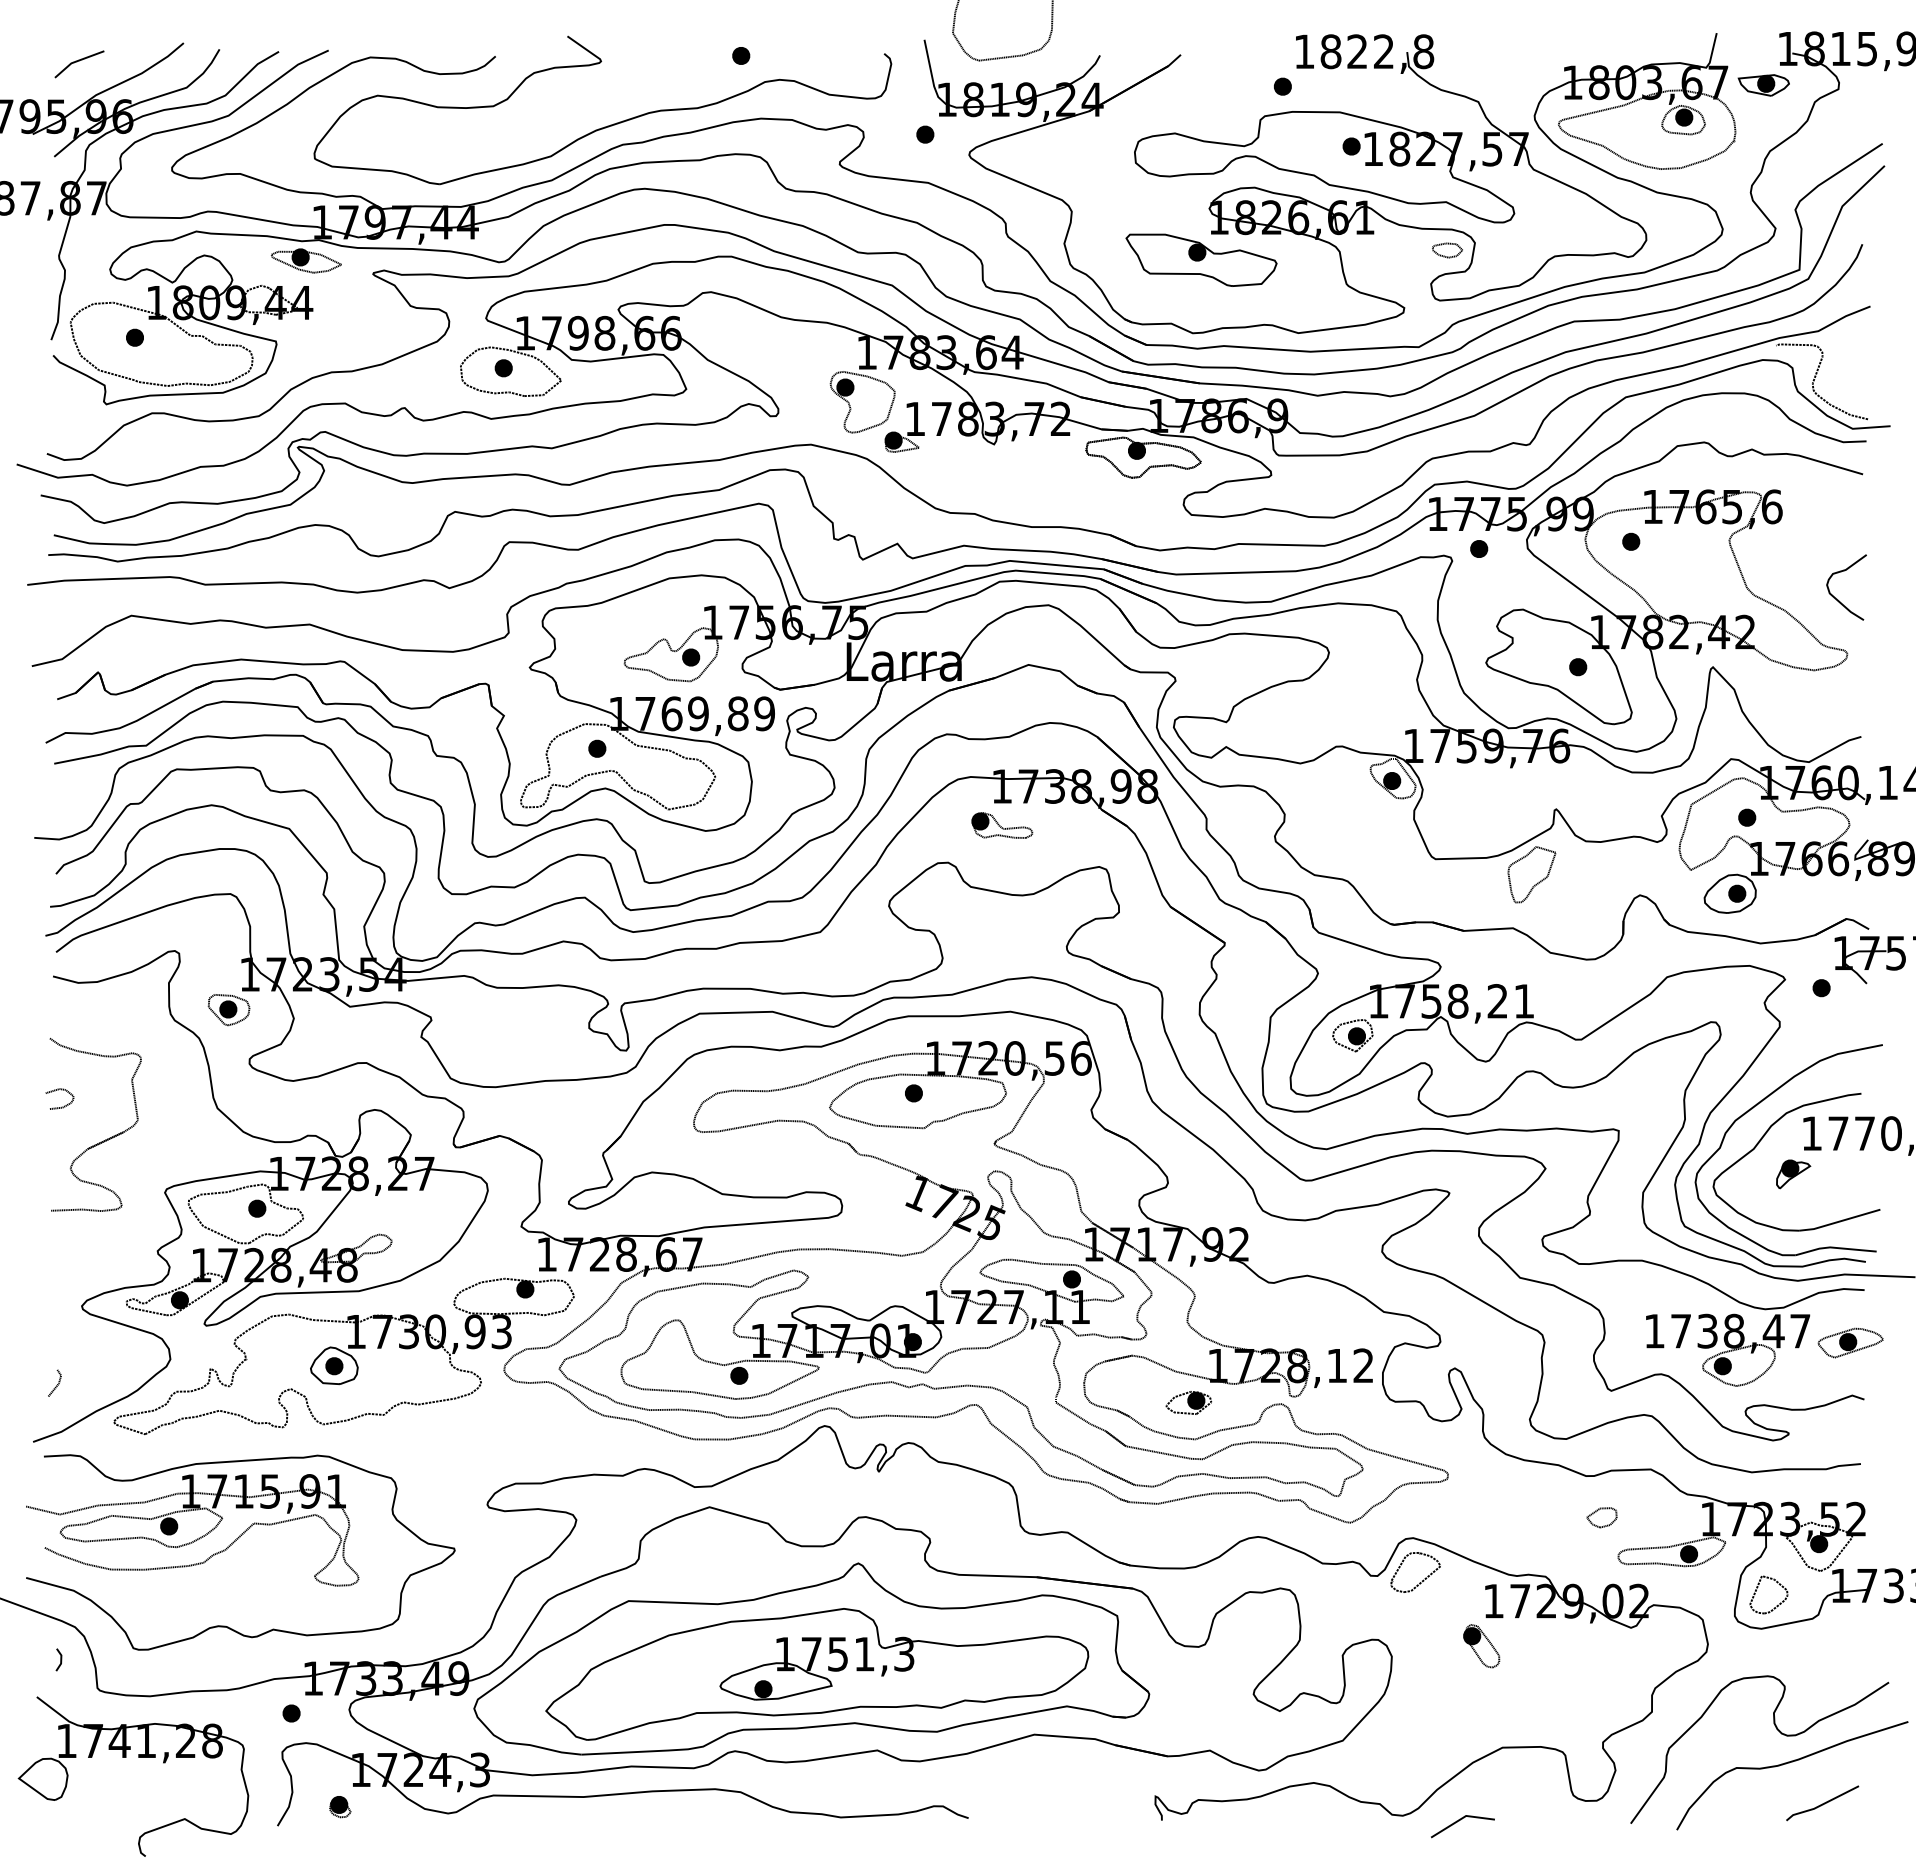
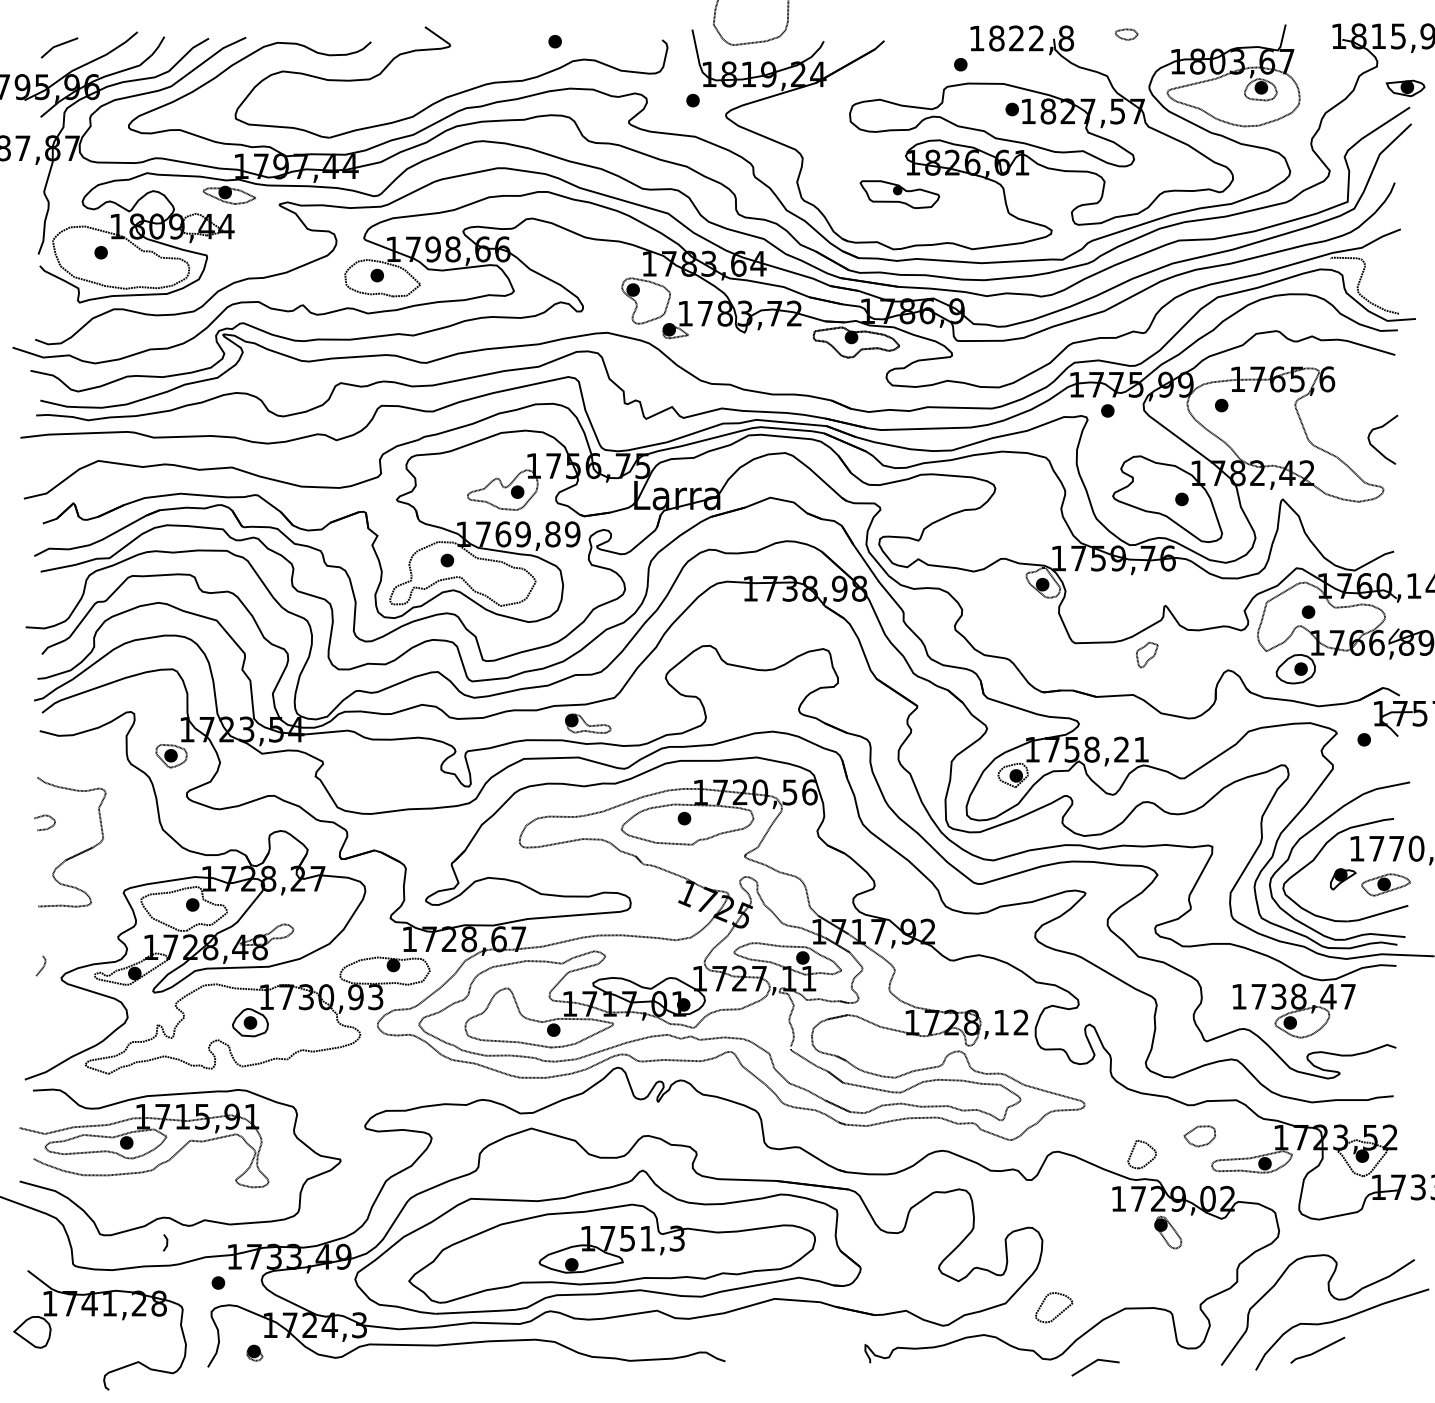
part: (1763, 85) -> (1405, 88), moved
part: (1447, 250) -> (1126, 34), moved
part: (1201, 259) -> (899, 194), size x0.7
part: (1002, 825) -> (588, 723), moved
part: (1531, 874) -> (1146, 654), size x0.6
part: (1850, 1342) -> (1385, 884), moved
line: (57, 1384) -> (43, 966), moved
part: (1188, 1402) -> (890, 1050), removed
part: (1601, 1517) -> (1199, 1136), size x1.4
part: (1423, 1579) -> (1060, 1312), moved
part: (1758, 1587) -> (1134, 1148), moved
part: (1481, 1646) -> (1167, 1232), moved
line: (60, 1659) -> (166, 1242), moved
part: (1822, 1803) -> (1317, 1350), moved

